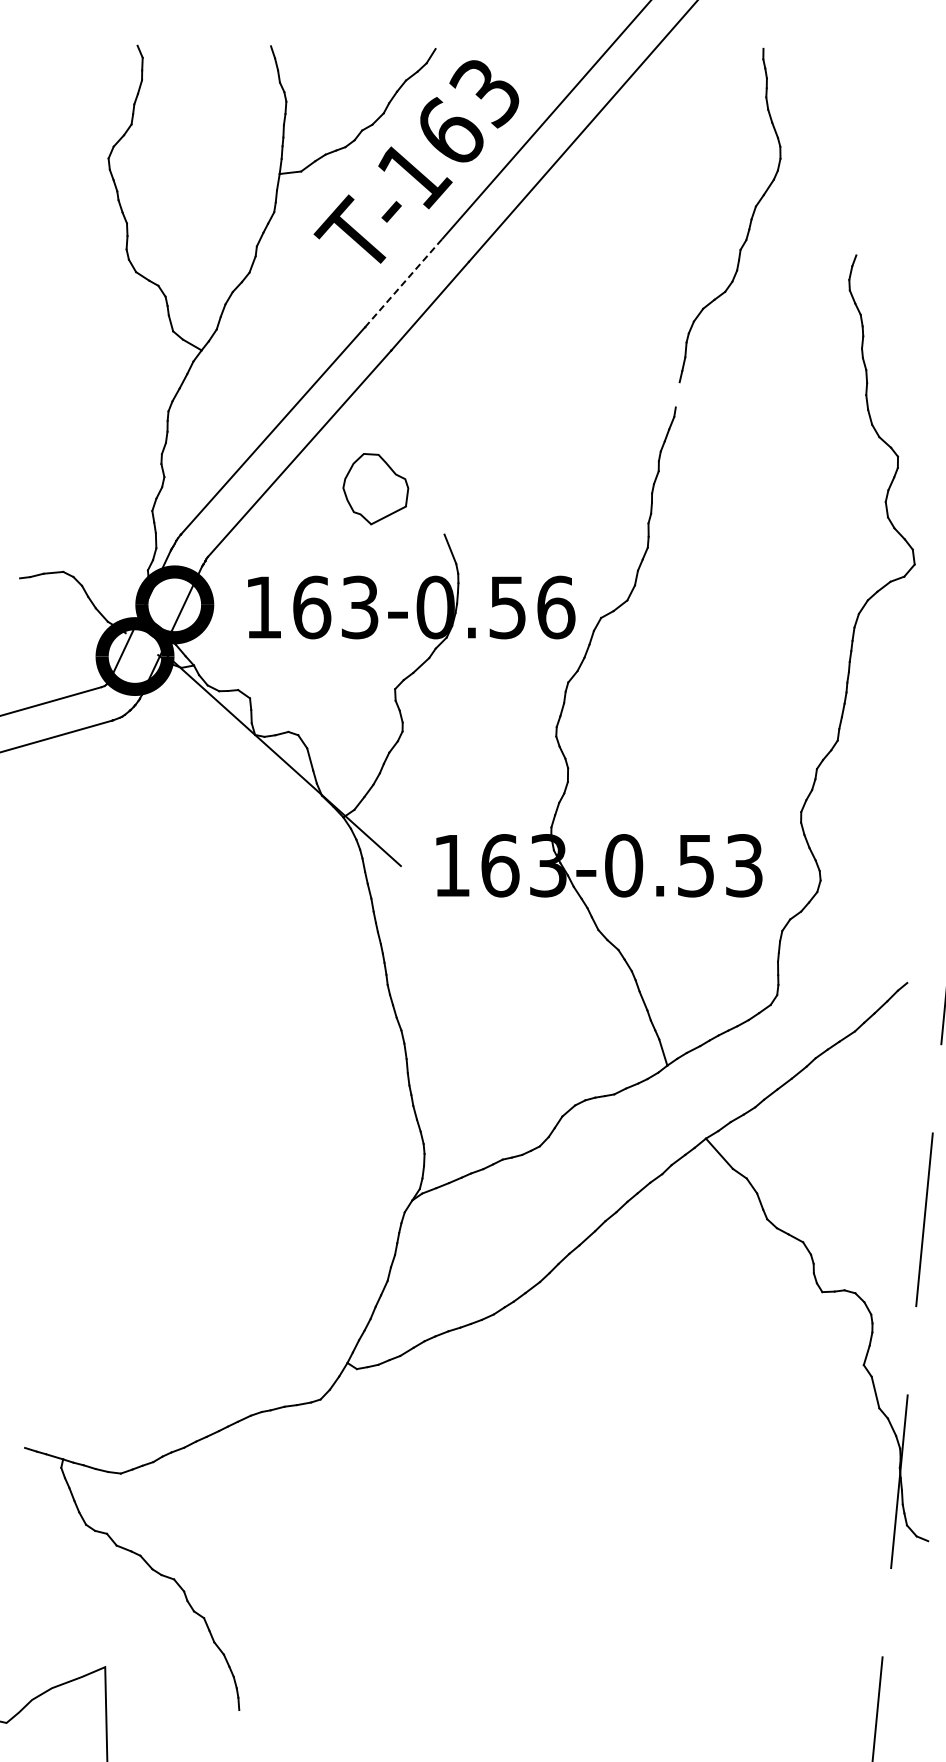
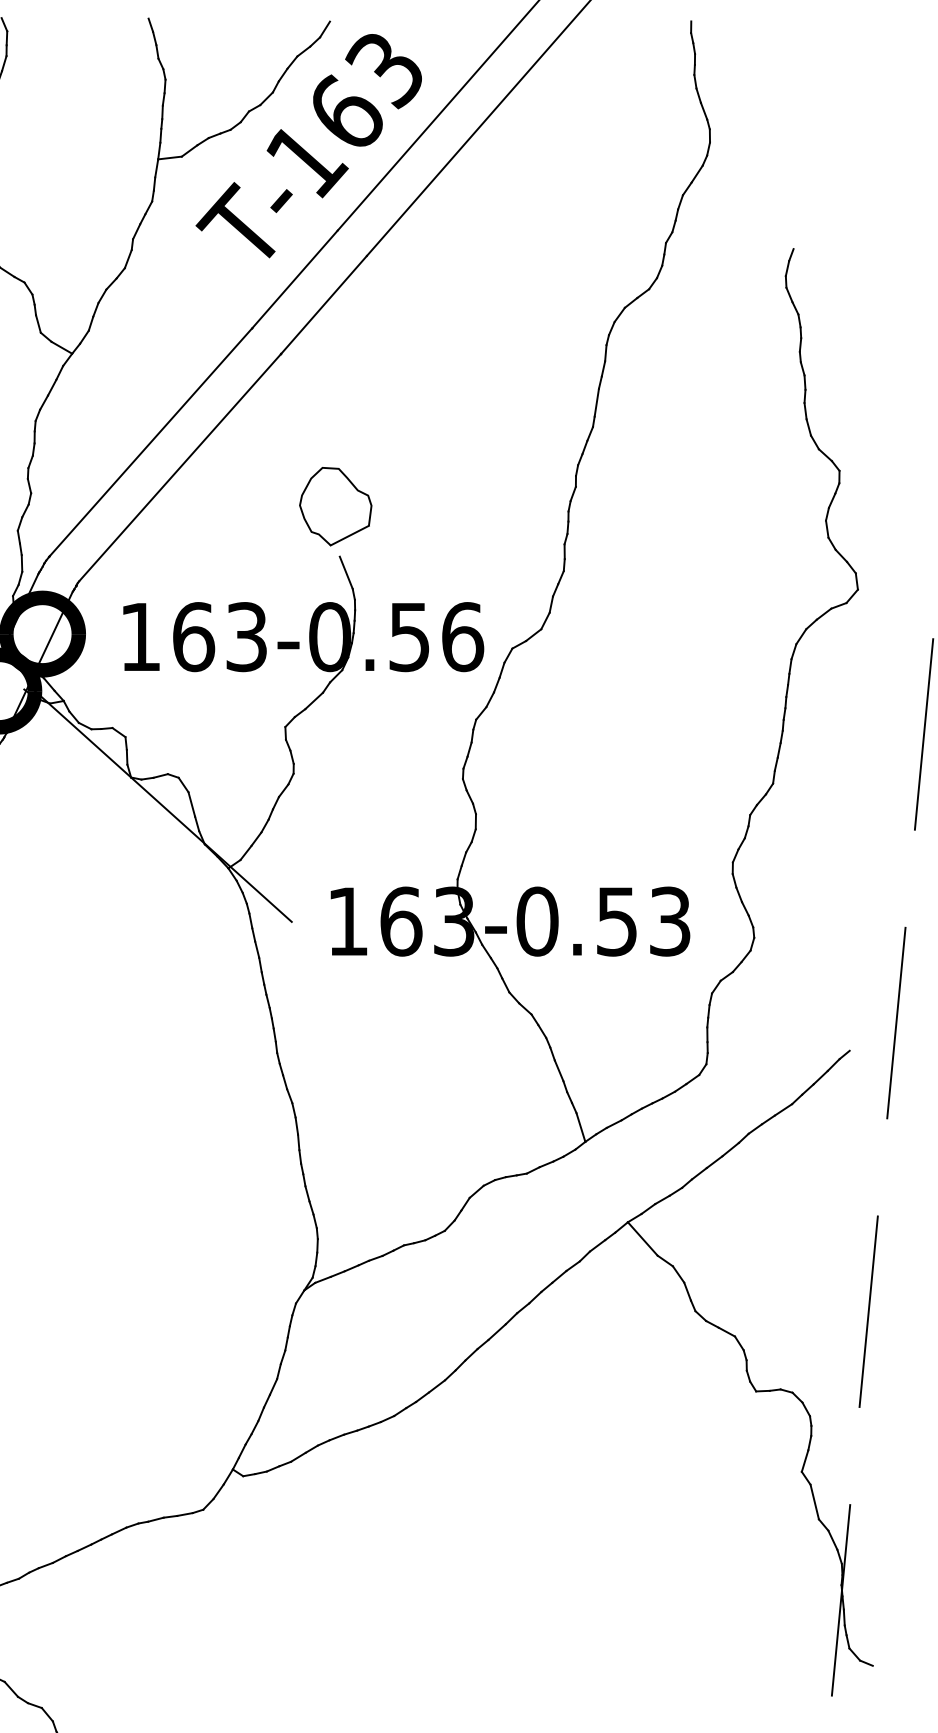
line: (403, 283) -> (294, 280), dashed -> solid
line: (677, 394) -> (596, 402), added
part: (375, 489) -> (335, 507), moved

